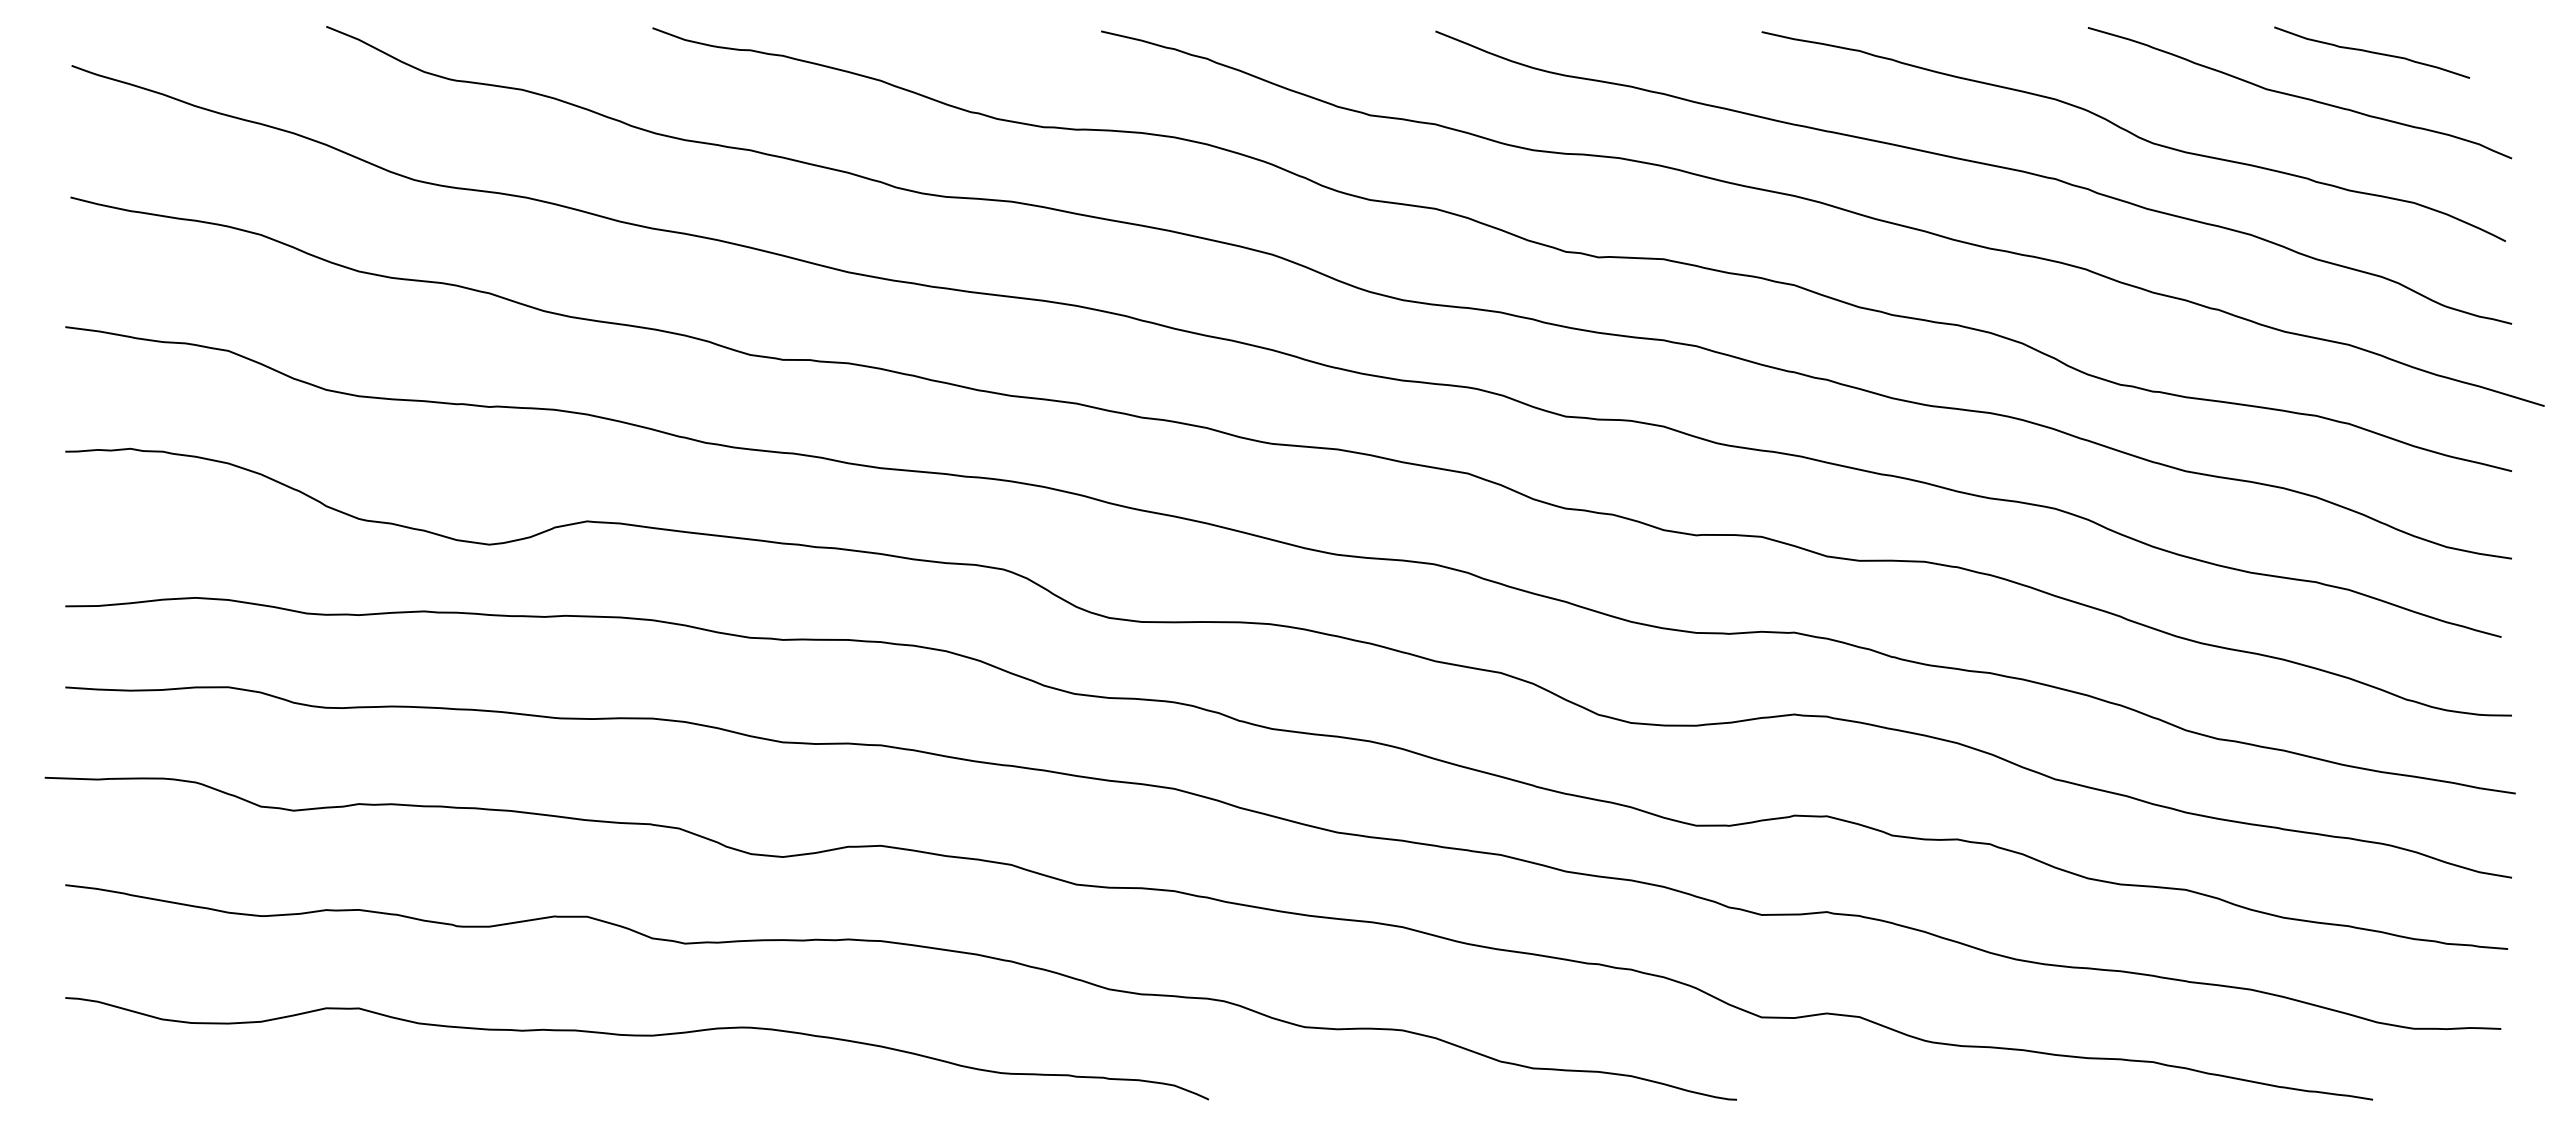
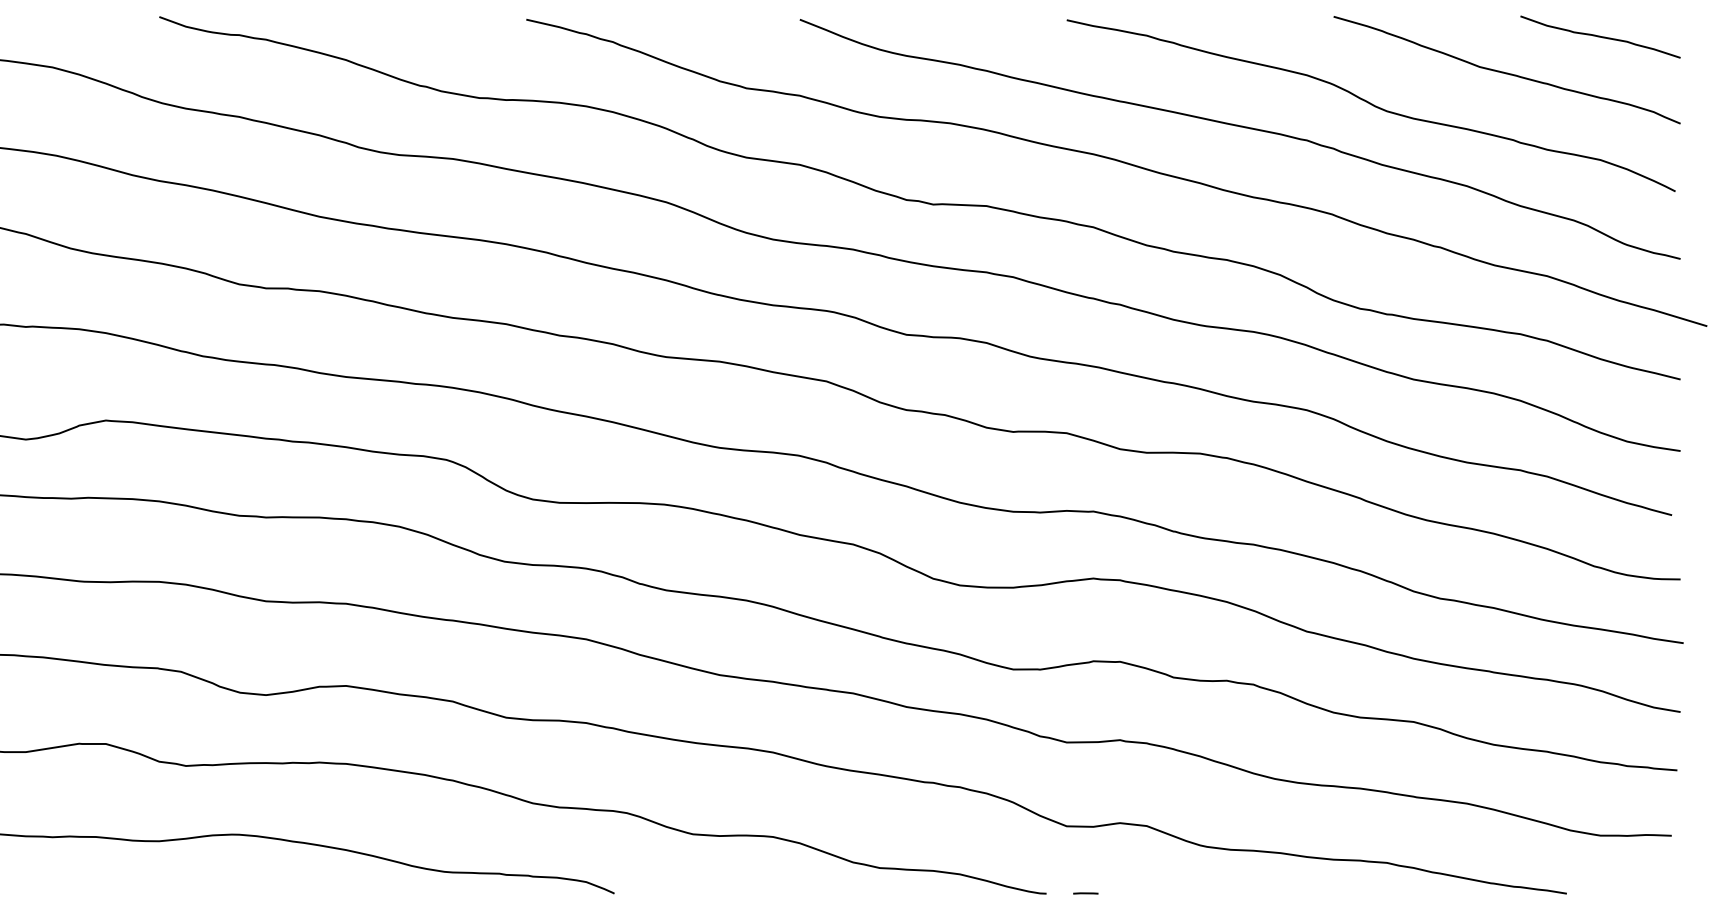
curve: (2372, 52) -> (1600, 36), moved
line: (1784, 1099) -> (1085, 893), added

